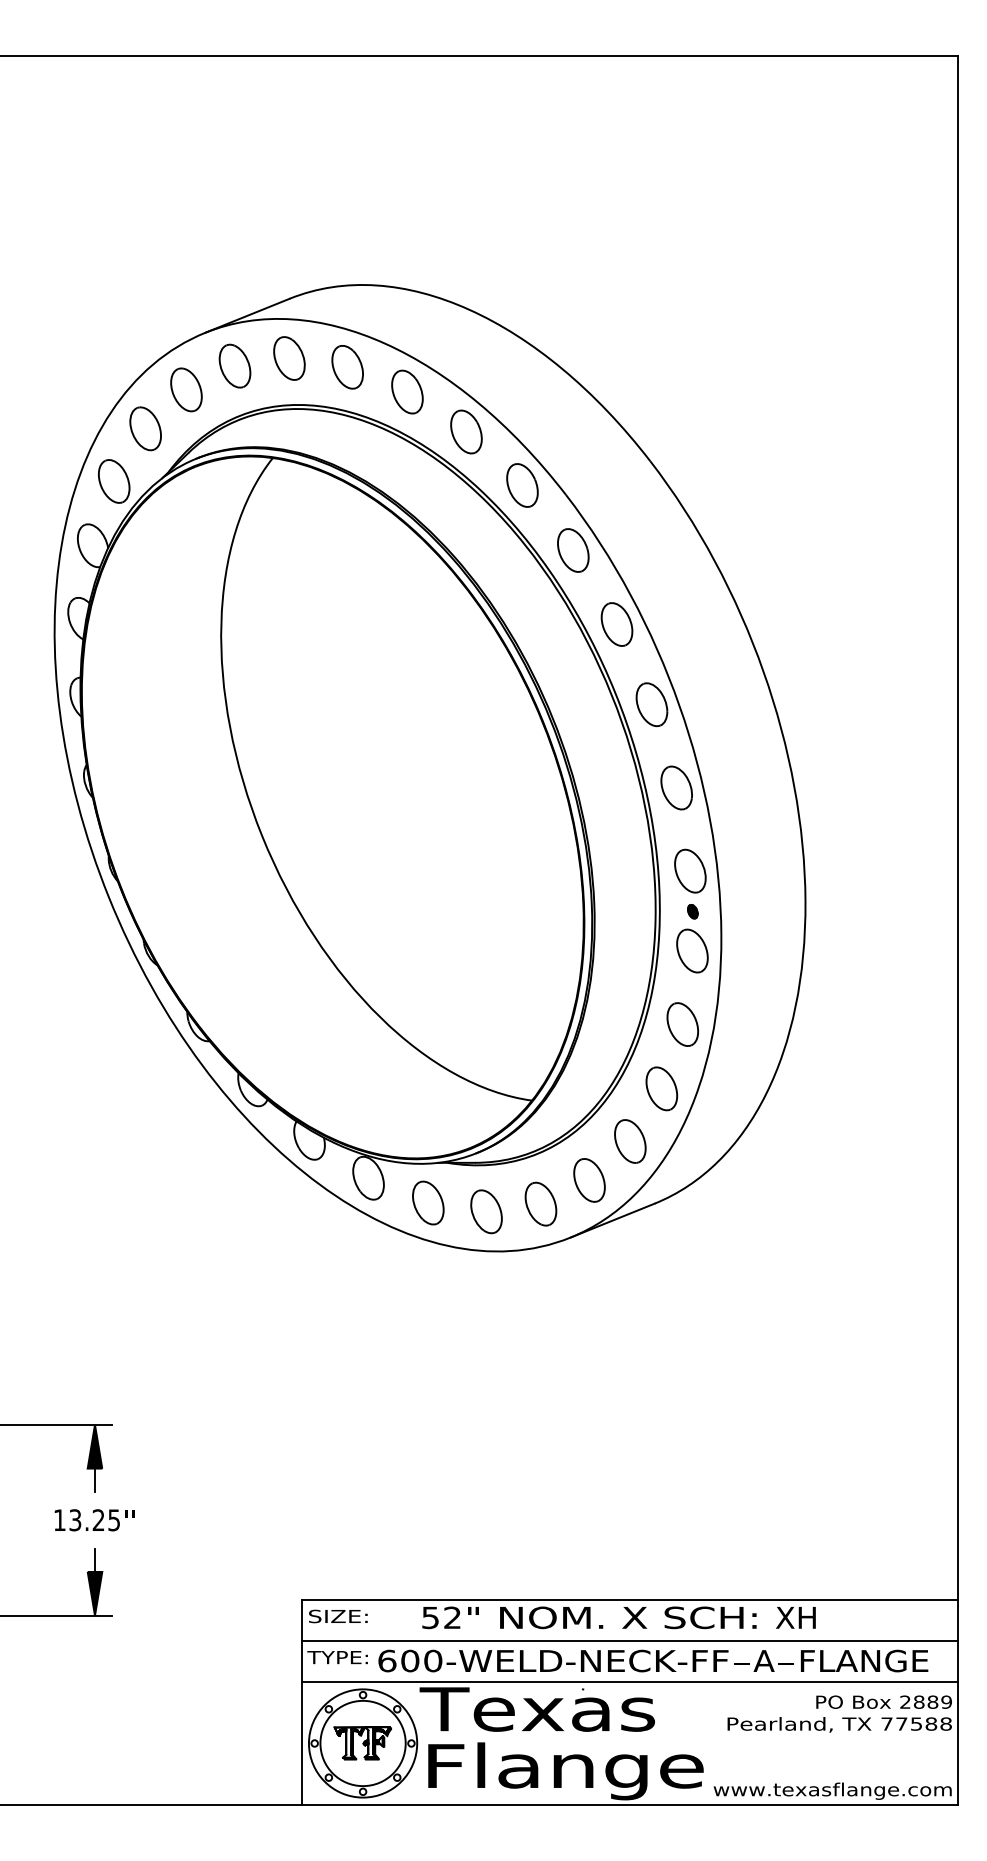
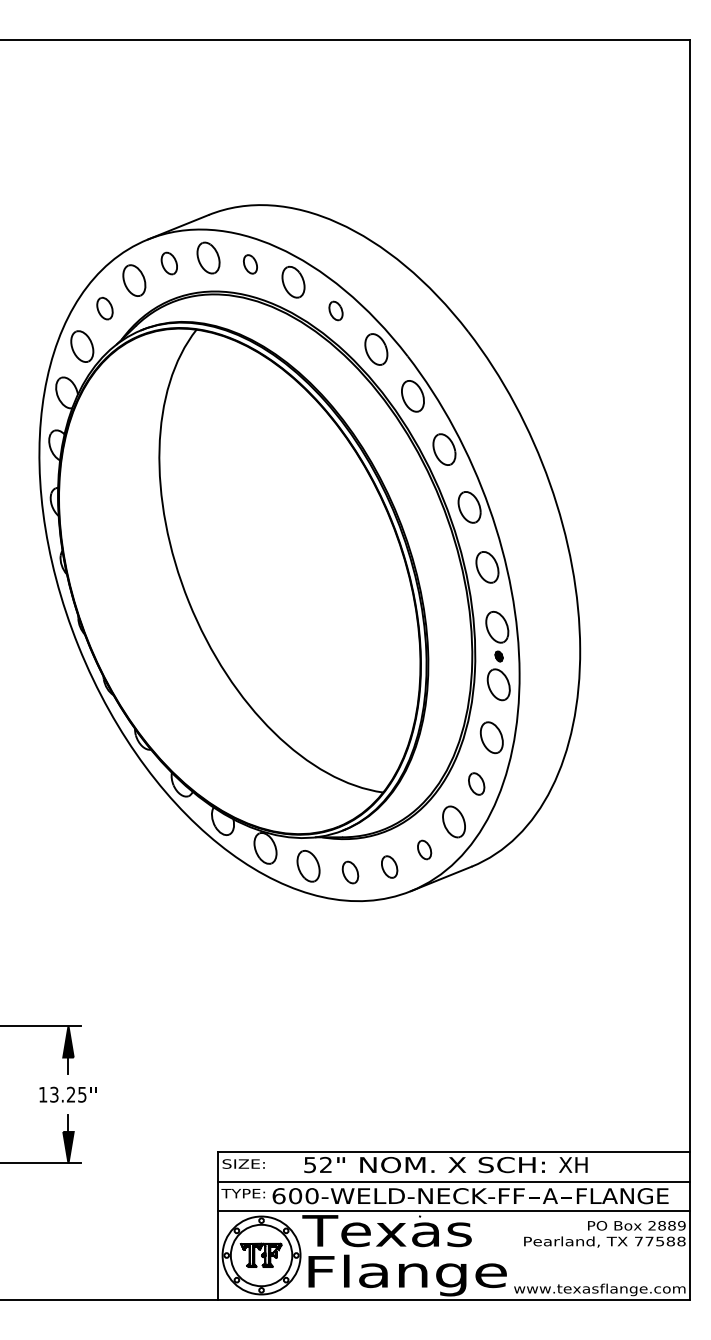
part: (235, 366) -> (169, 263), size x0.7
part: (347, 367) -> (250, 264), size x0.6
part: (144, 428) -> (104, 308), size x0.7
part: (465, 431) -> (335, 310), size x0.6
part: (661, 1088) -> (476, 783), size x0.7
part: (589, 1179) -> (424, 849), size x0.6
part: (540, 1203) -> (389, 866), size x0.7
part: (486, 1211) -> (350, 872), size x0.7

